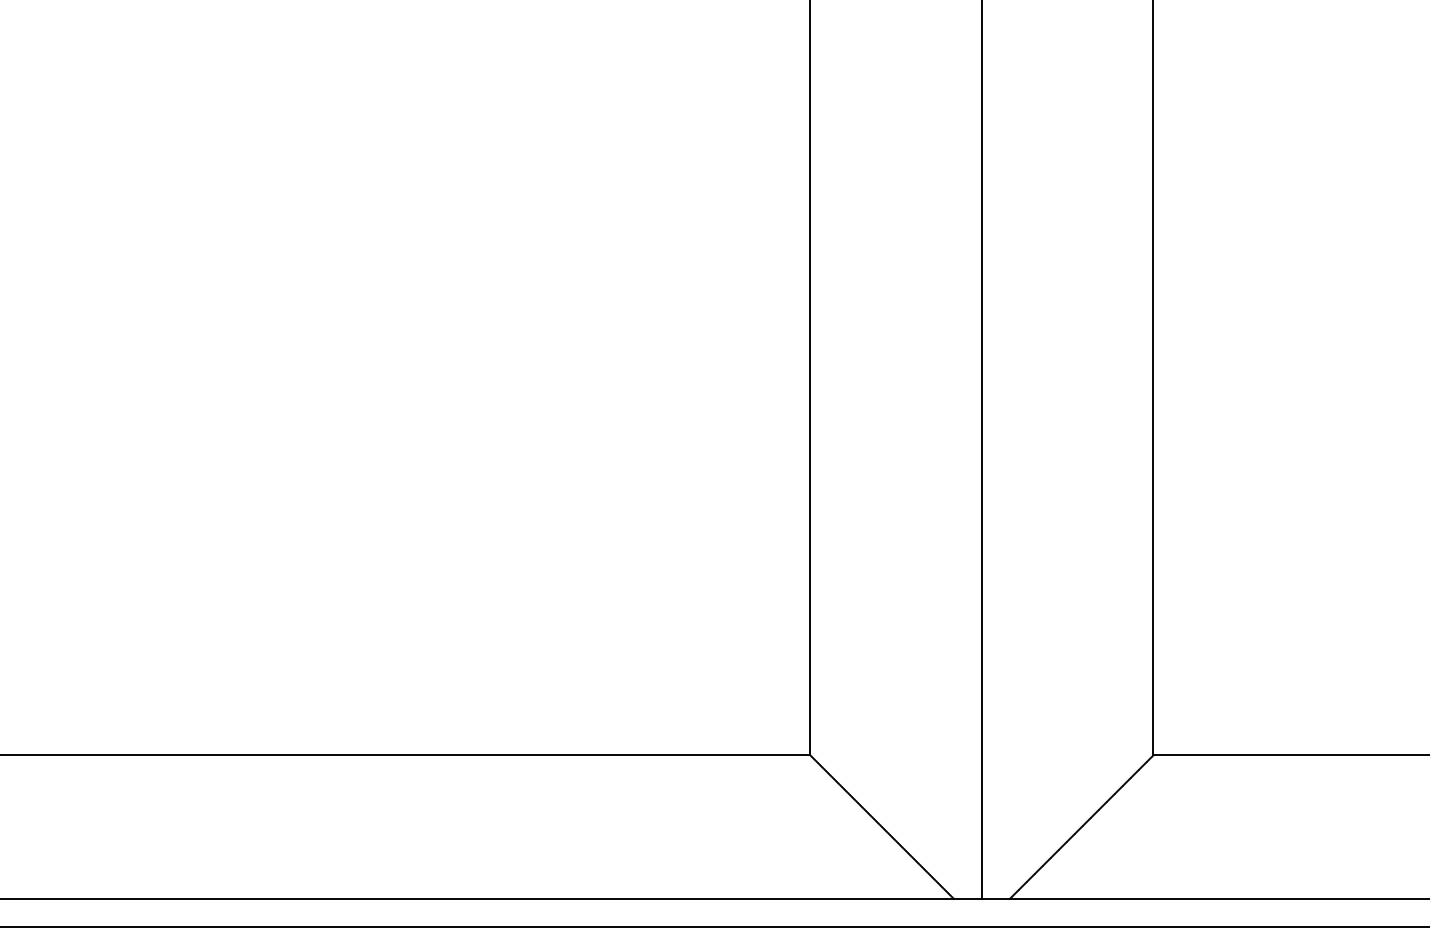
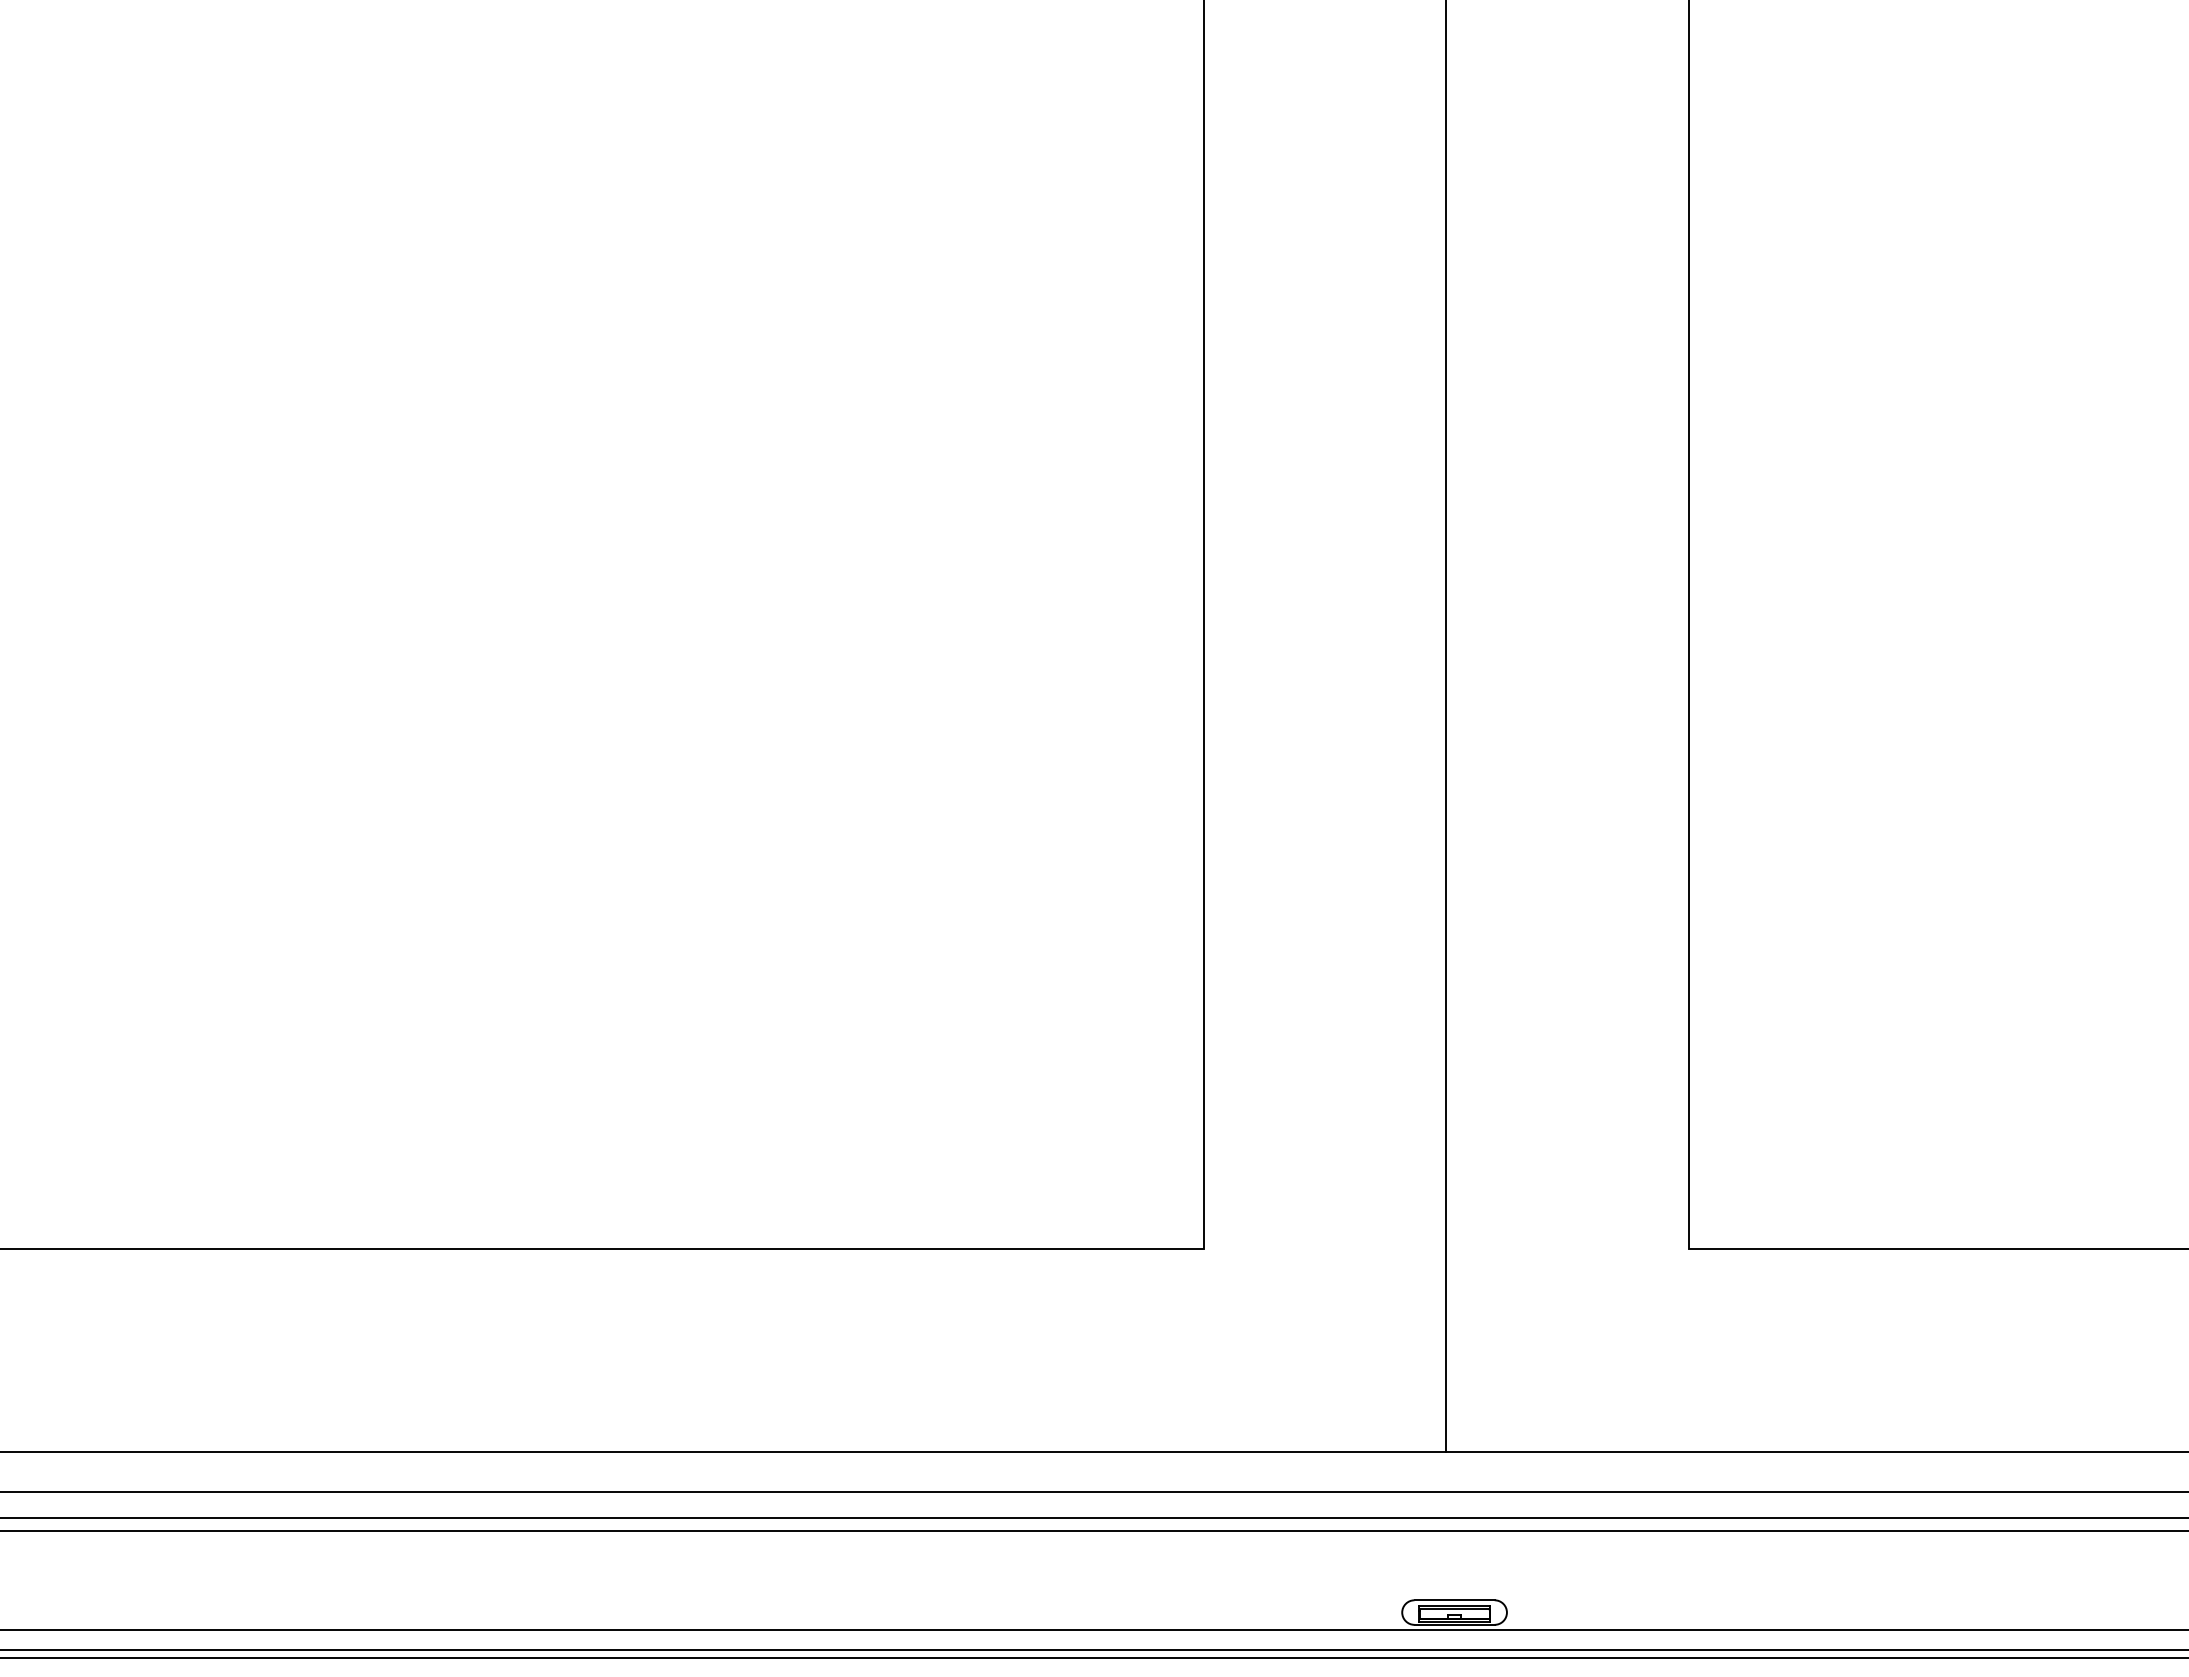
line: (881, 827) -> (1304, 1350), removed
line: (1081, 827) -> (1587, 1350), removed

